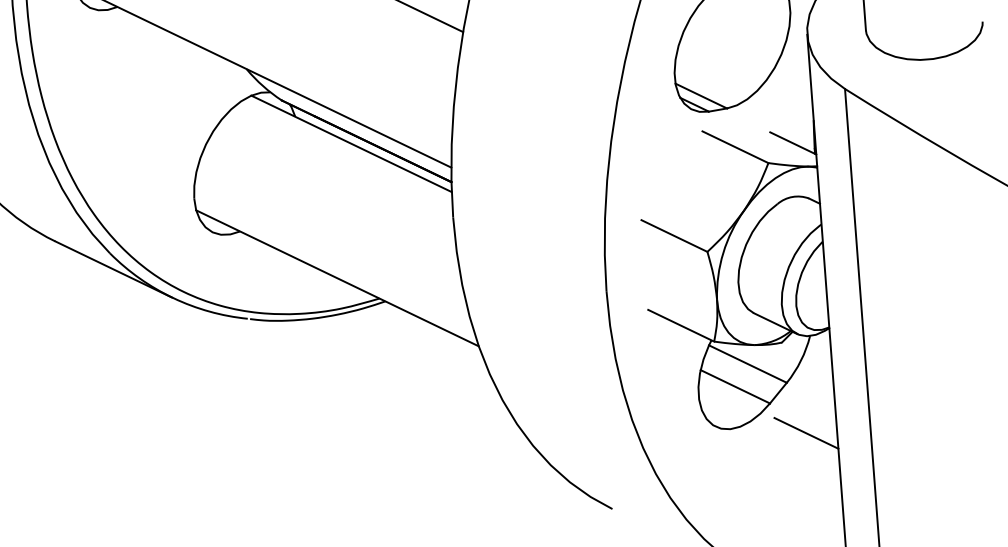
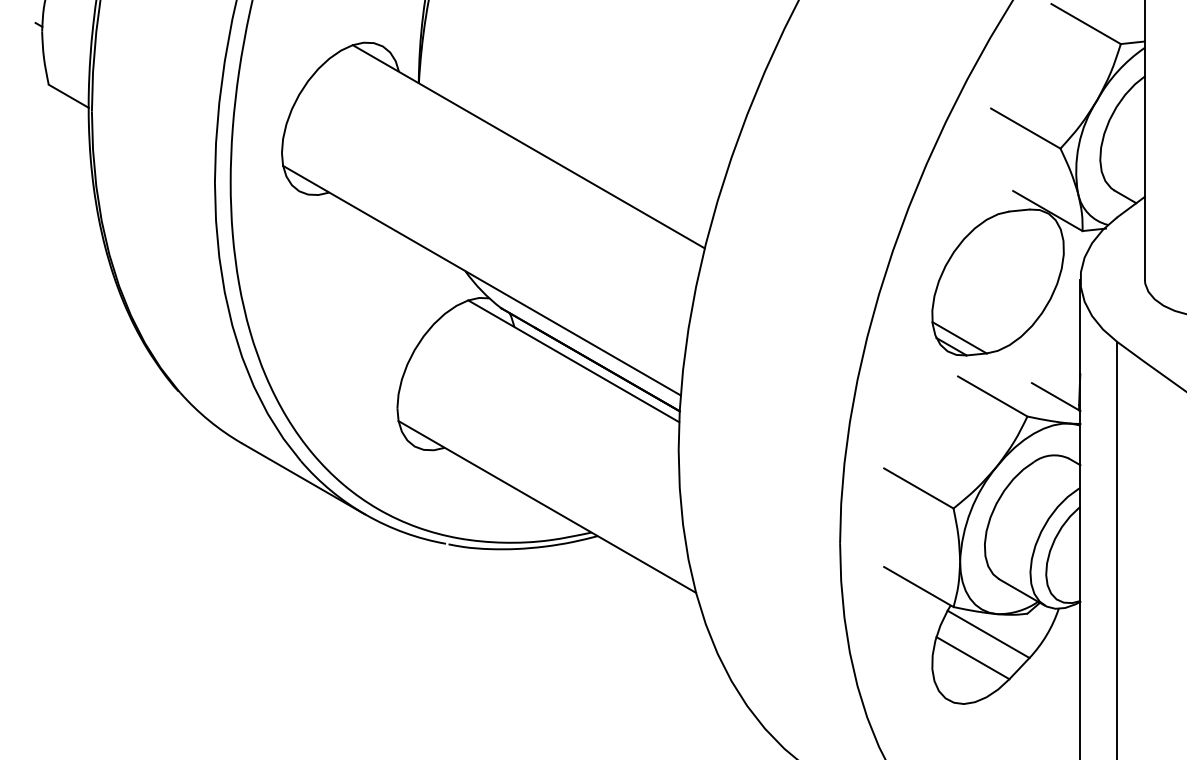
line: (806, 433) -> (1046, 714), removed

